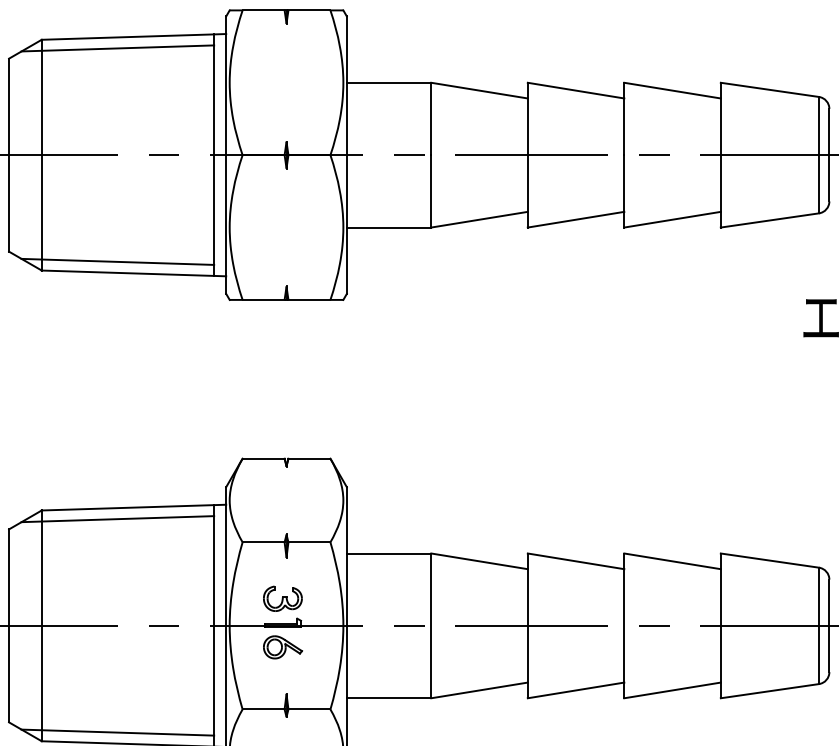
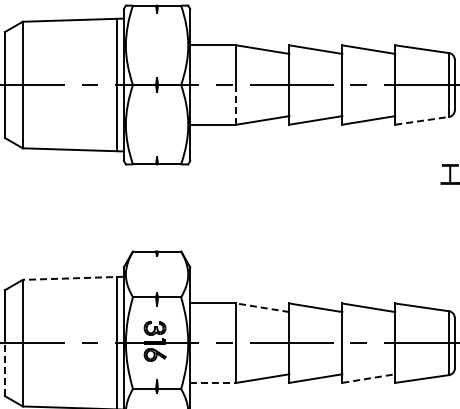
line: (117, 48) -> (64, 26), removed
line: (431, 190) -> (236, 104), solid -> dashed
line: (770, 219) -> (422, 120), solid -> dashed
line: (117, 261) -> (64, 143), removed
line: (134, 507) -> (73, 278), solid -> dashed
line: (117, 518) -> (64, 284), removed
line: (478, 560) -> (262, 307), solid -> dashed
line: (8, 673) -> (4, 369), solid -> dashed
line: (672, 690) -> (368, 378), solid -> dashed
line: (389, 697) -> (213, 382), solid -> dashed
line: (117, 732) -> (64, 401), removed

